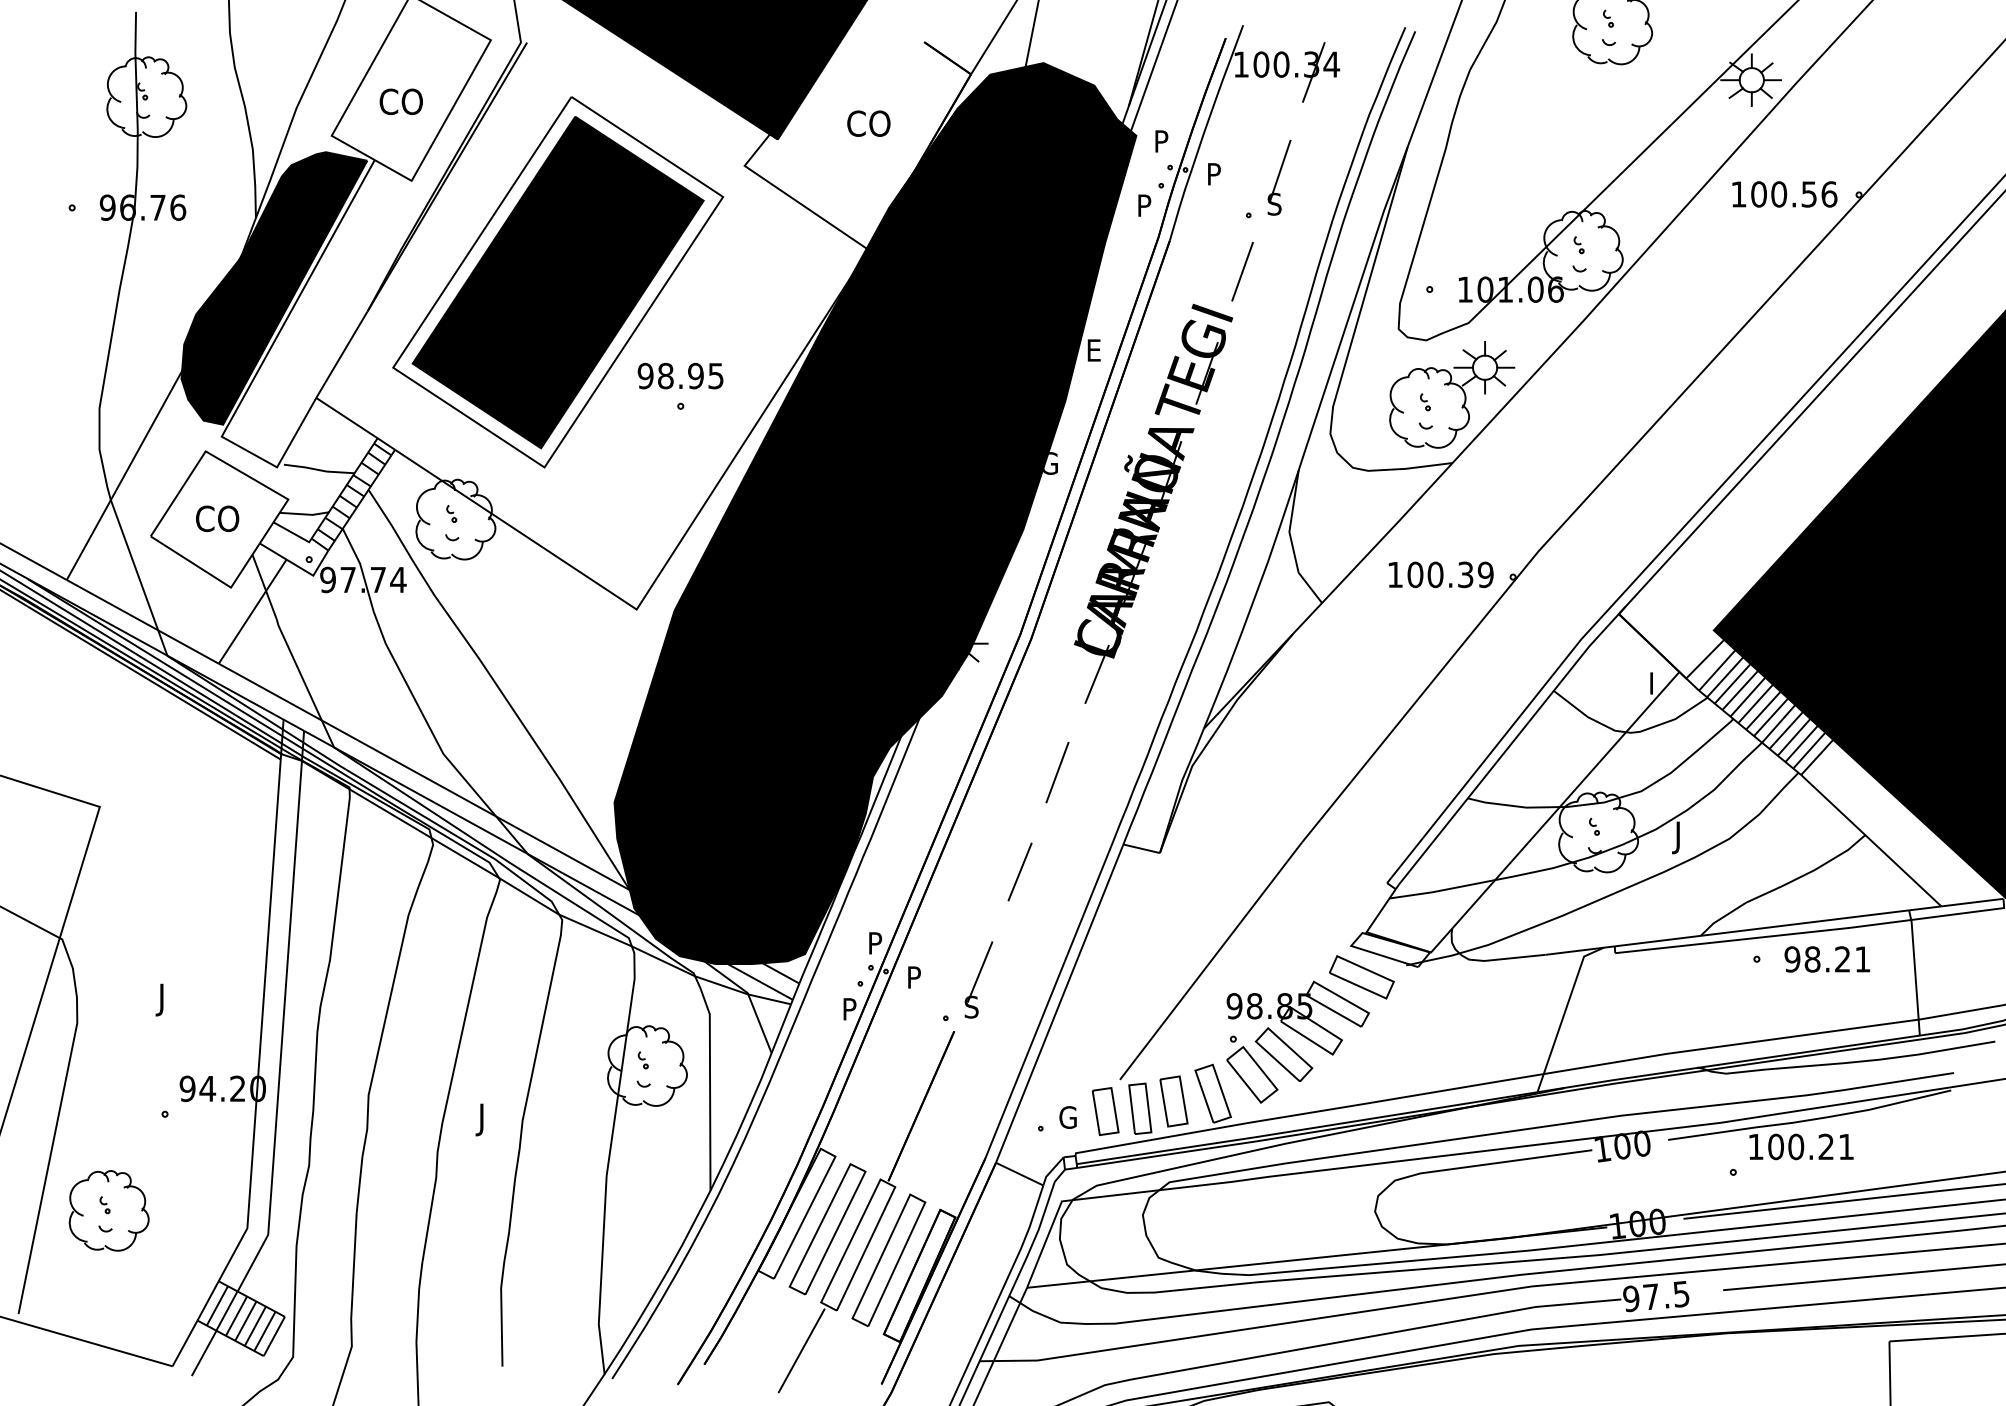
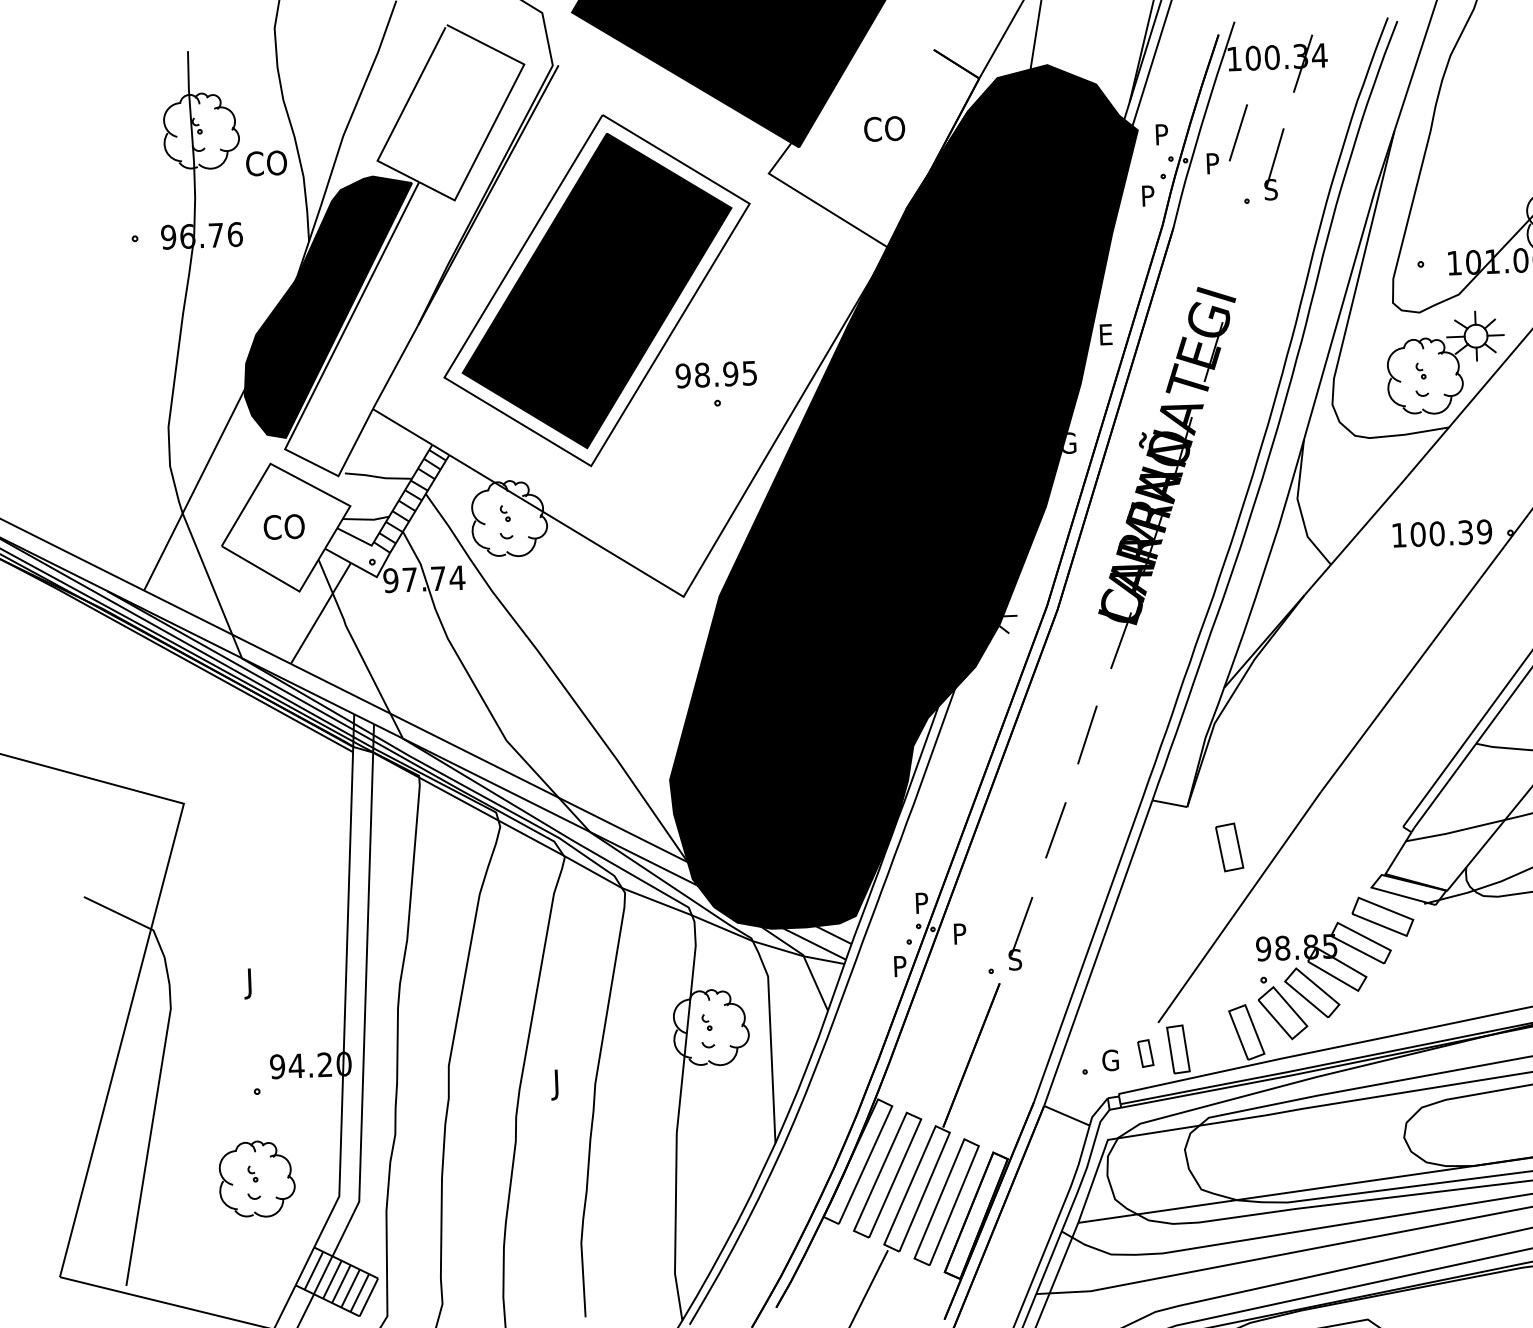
text: (400, 101) -> (265, 163), moved
line: (1242, 271) -> (1238, 132), moved
part: (1173, 1101) -> (1229, 847), moved
part: (1105, 1111) -> (1145, 1053), size x0.6
part: (108, 1210) -> (256, 1178), moved

